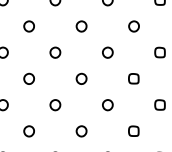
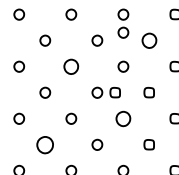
part: (107, 18) -> (123, 32), added
part: (134, 26) -> (149, 40), size x1.4
part: (55, 52) -> (71, 66), size x1.4
part: (98, 78) -> (114, 92), added
part: (107, 104) -> (123, 118), size x1.4
part: (29, 130) -> (45, 144), size x1.6

